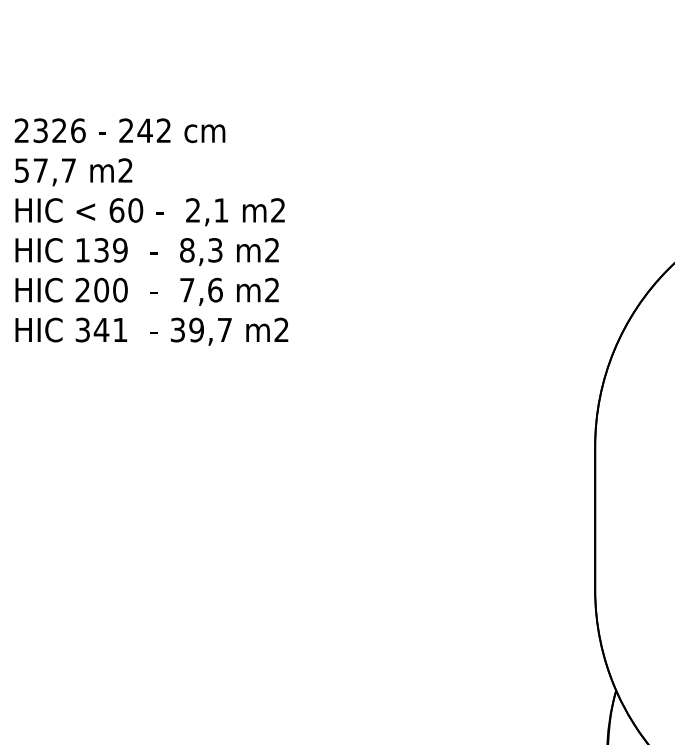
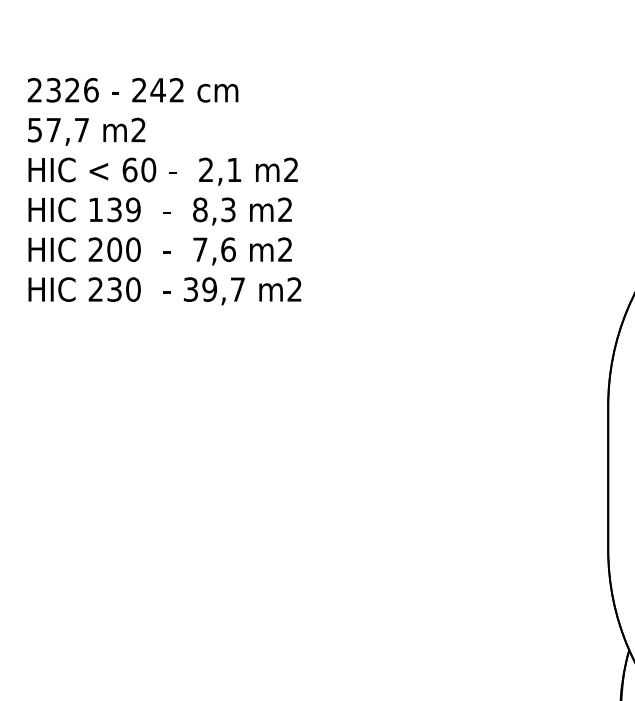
text: (101, 329) -> (114, 289), 341 -> 230

